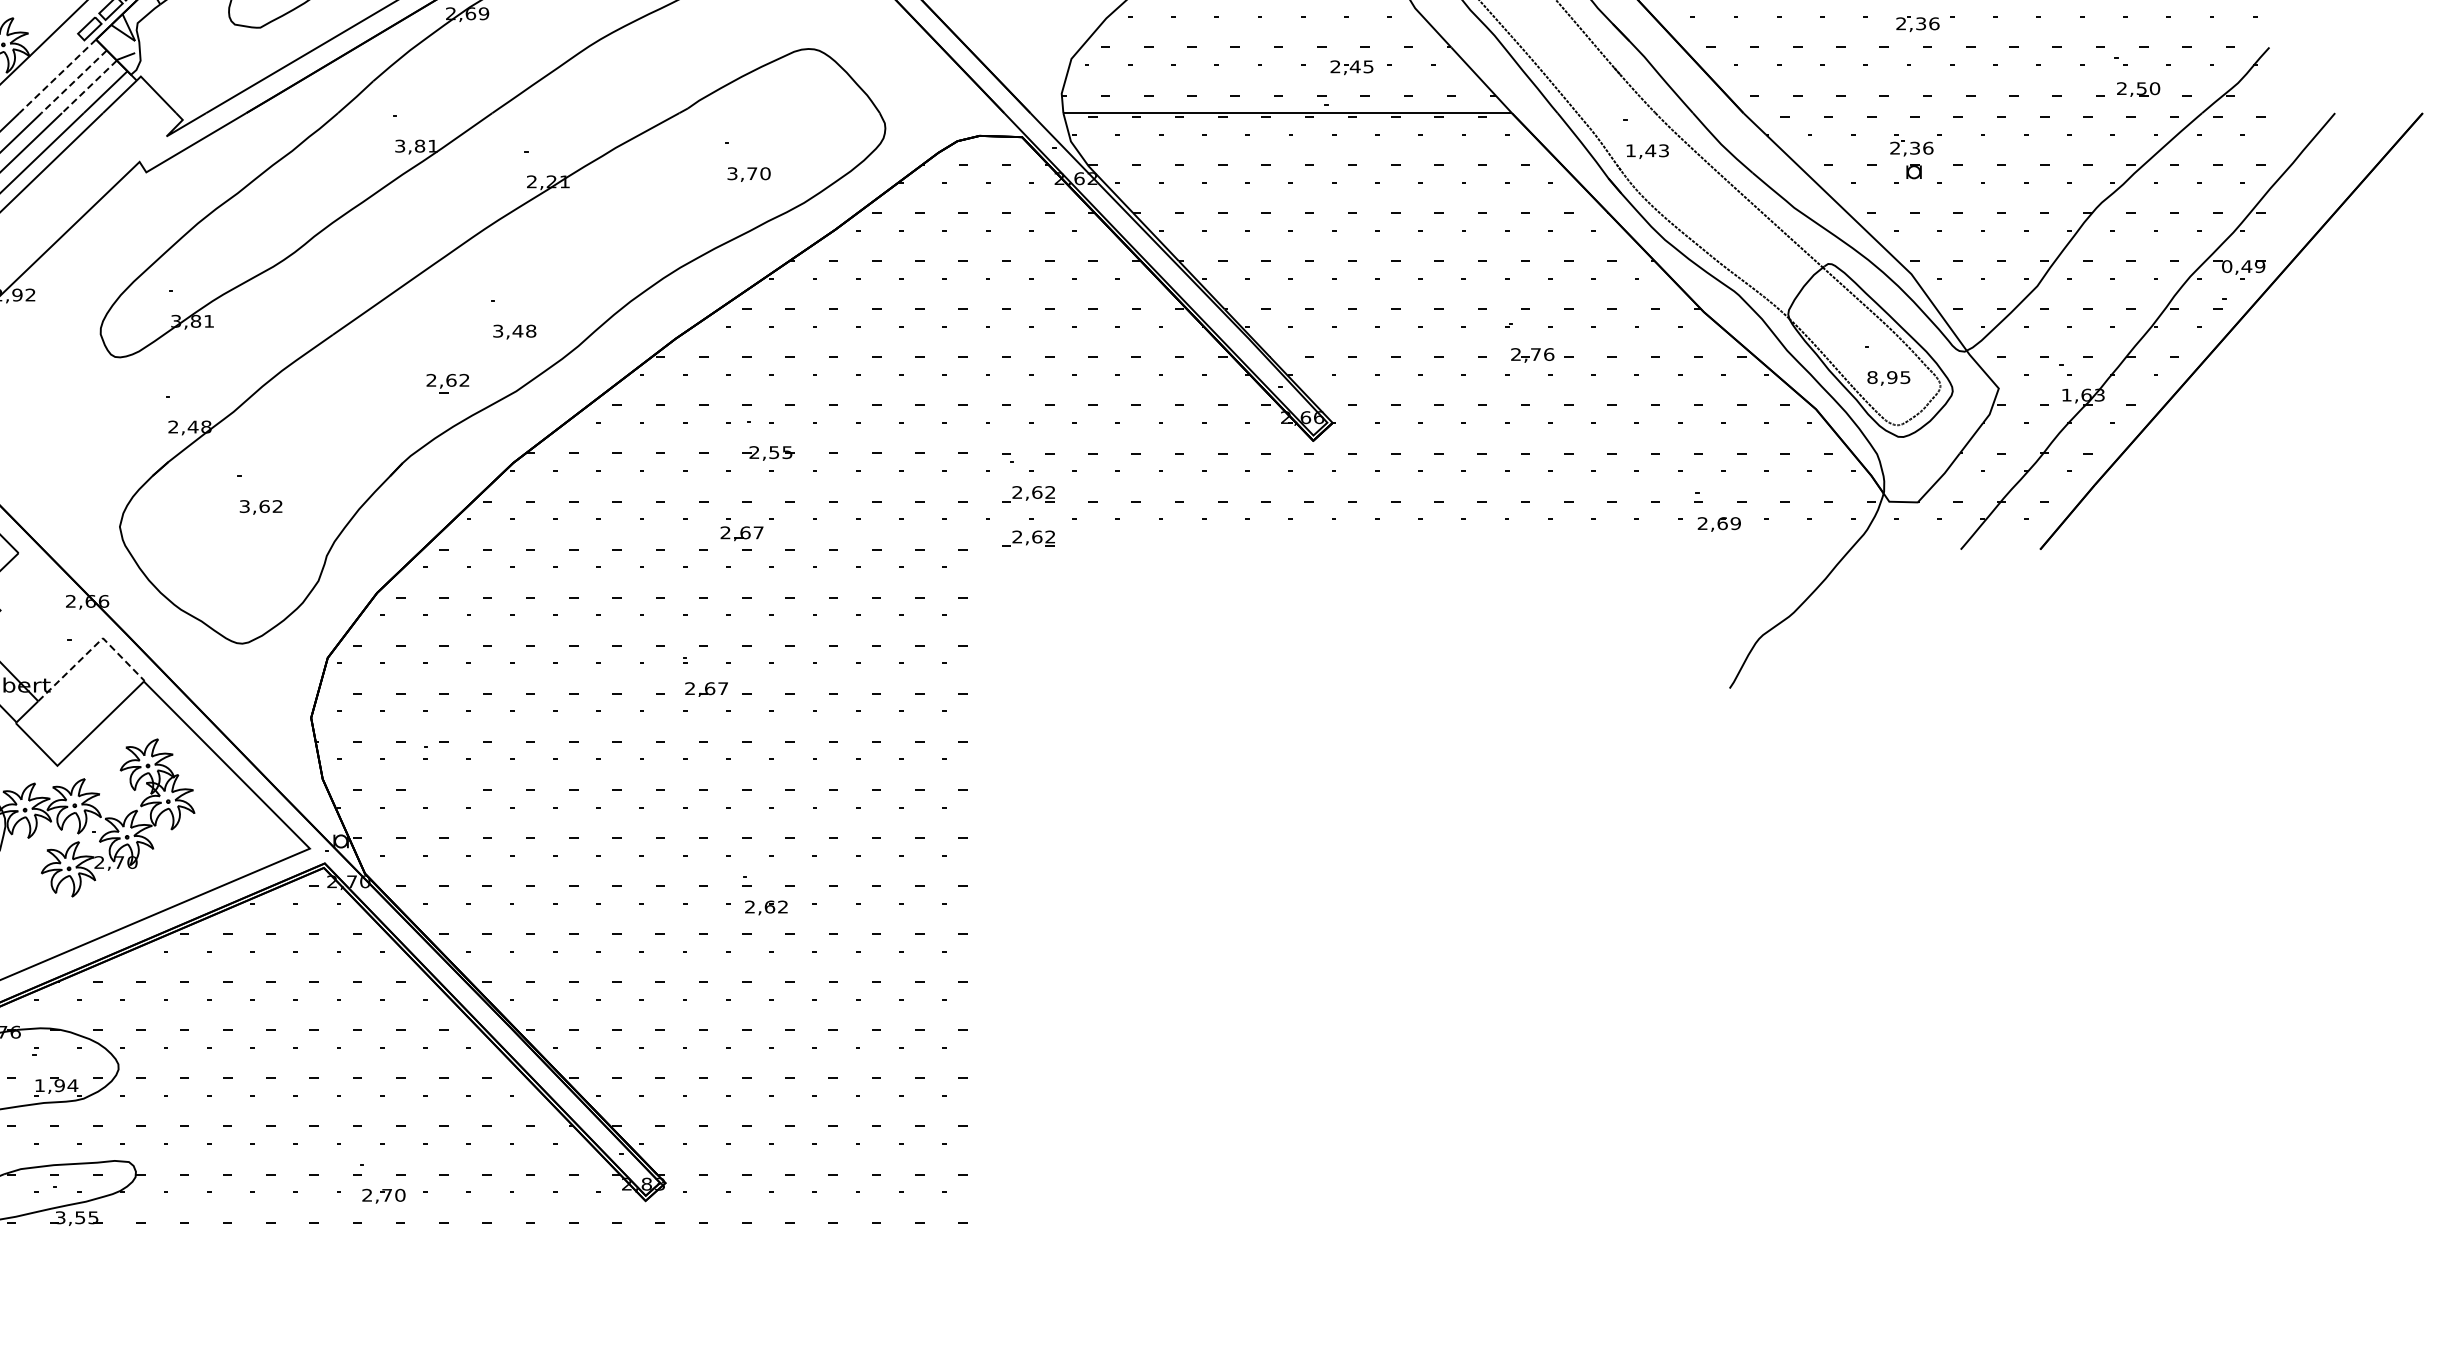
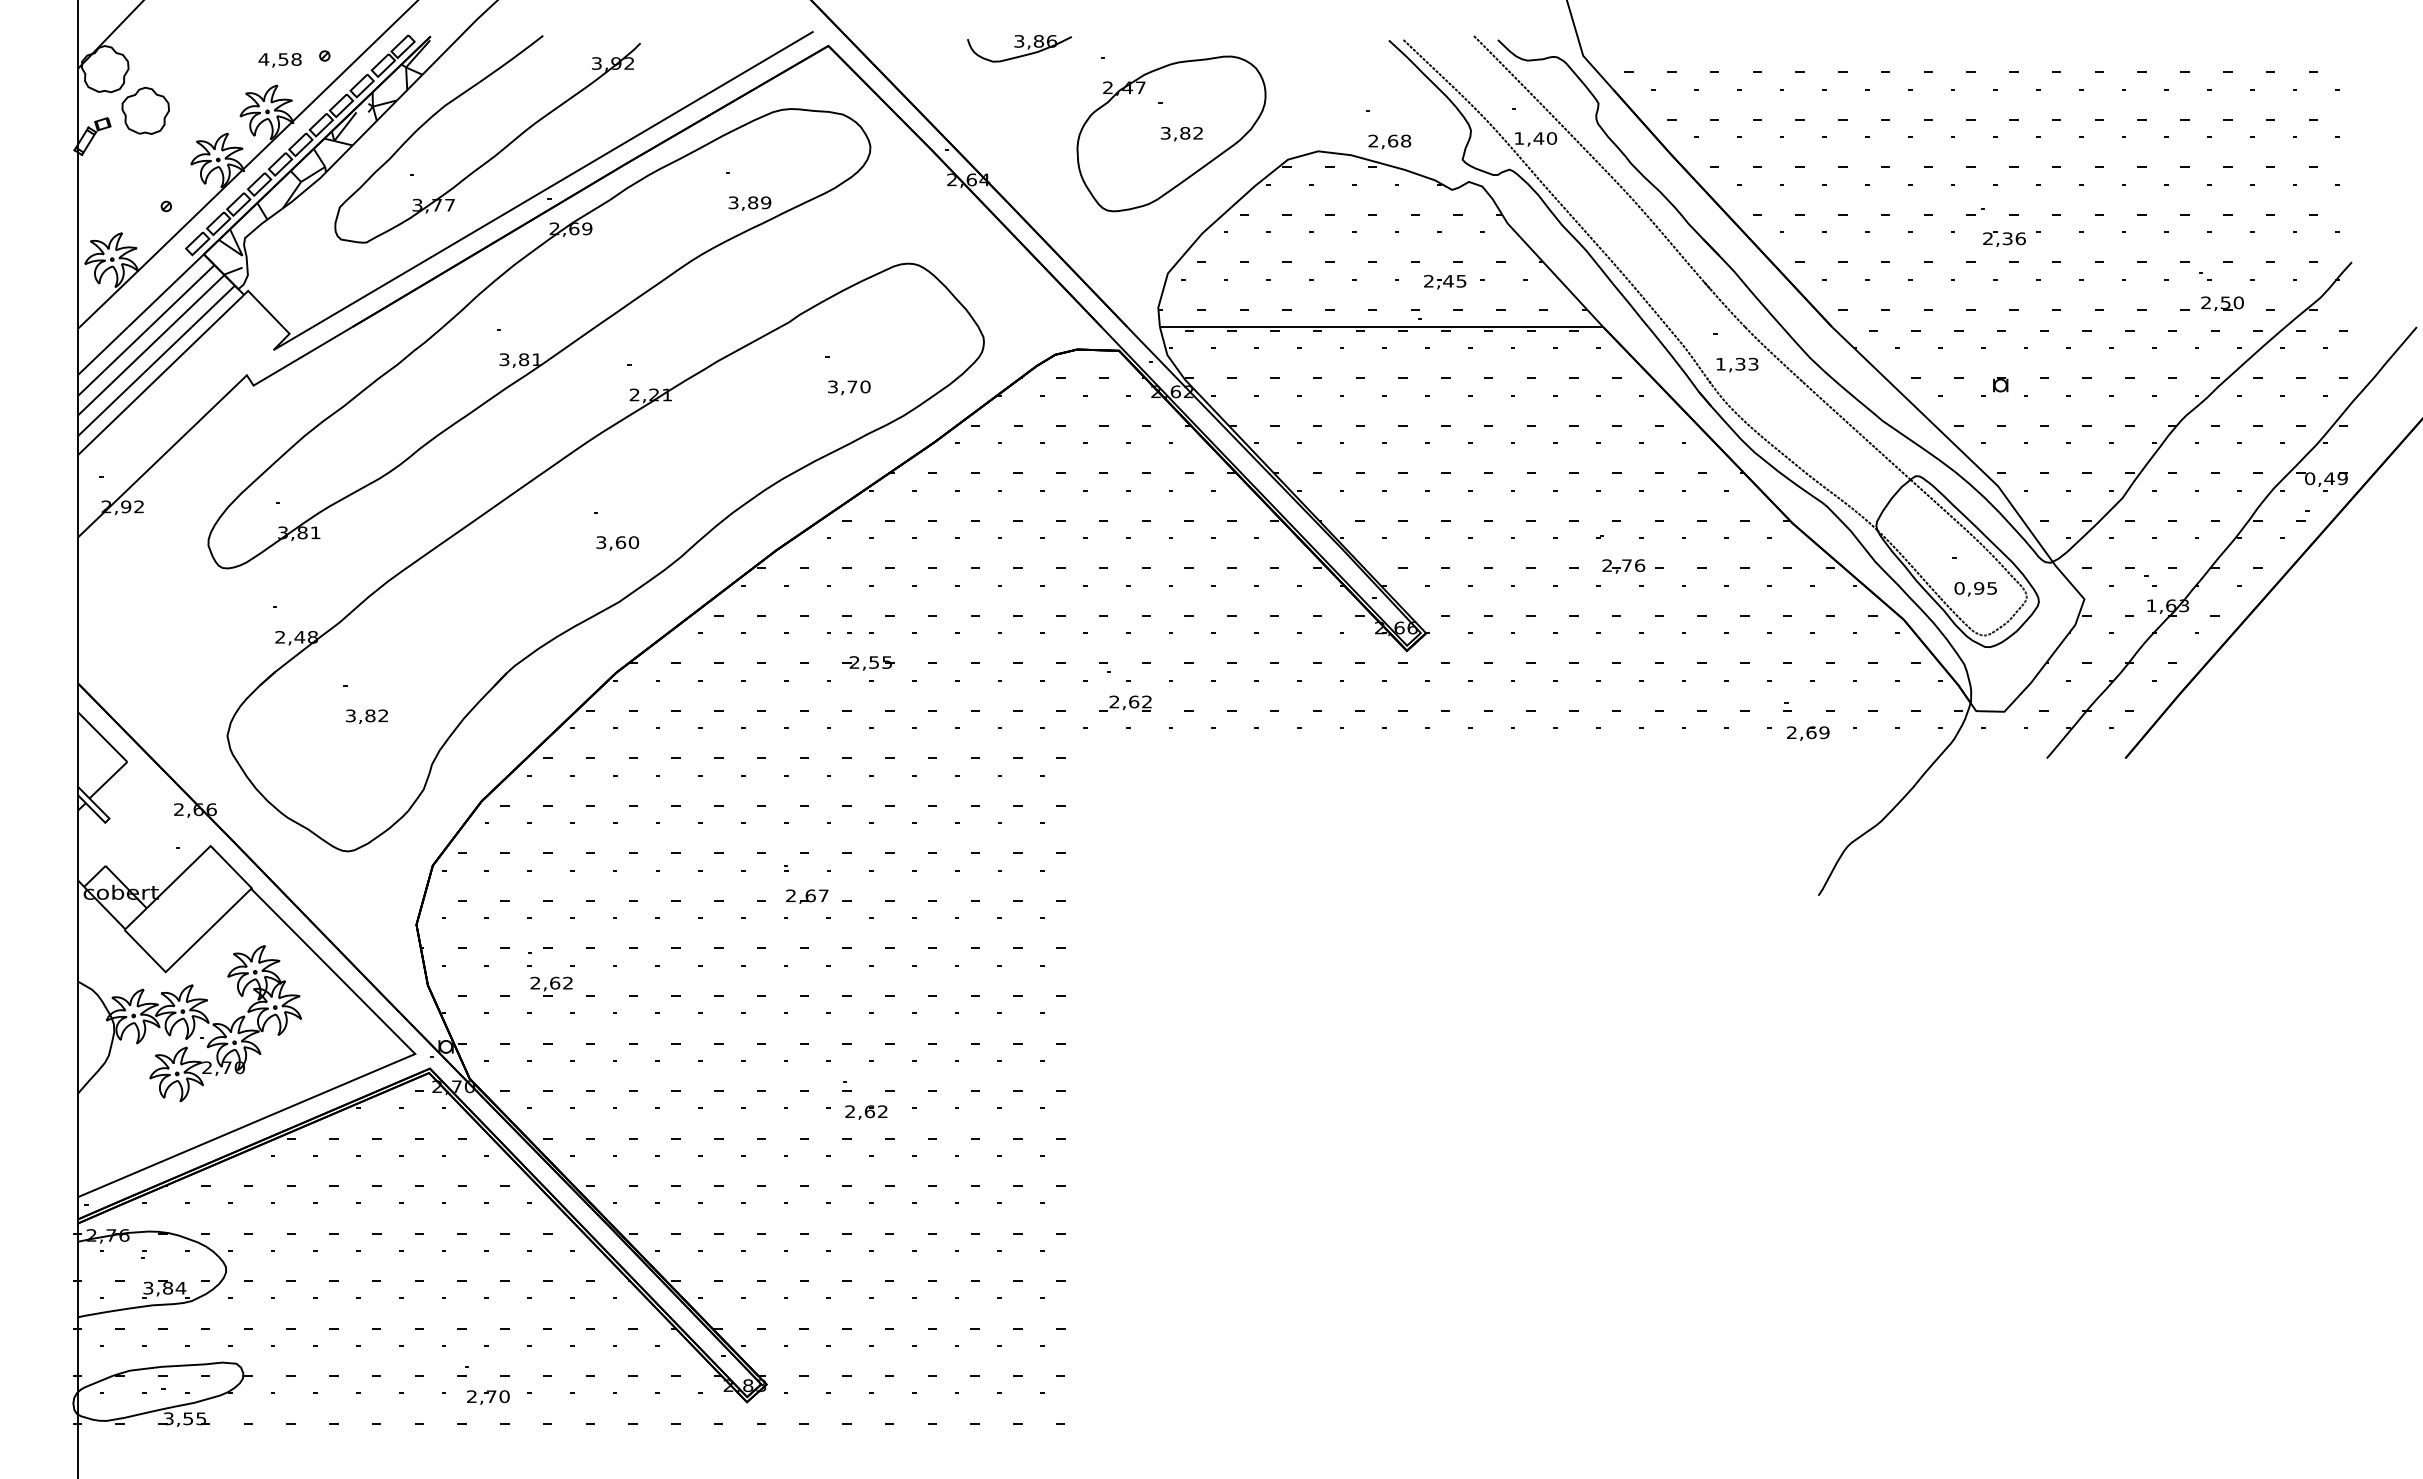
line: (58, 76) -> (166, 290), dashed -> solid
line: (74, 82) -> (182, 296), dashed -> solid
line: (89, 87) -> (197, 301), dashed -> solid
part: (1911, 147) -> (1998, 361), removed
text: (1650, 150) -> (1740, 363), 1,43 -> 1,33
text: (524, 331) -> (627, 542), 3,48 -> 3,60
text: (1872, 377) -> (1959, 588), 8,95 -> 0,95
part: (447, 383) -> (551, 986), moved
text: (264, 506) -> (370, 715), 3,62 -> 3,82
part: (742, 533) -> (842, 742), removed
part: (1028, 538) -> (1125, 747), removed
line: (92, 647) -> (200, 855), dashed -> solid
text: (50, 1084) -> (158, 1287), 1,94 -> 3,84

